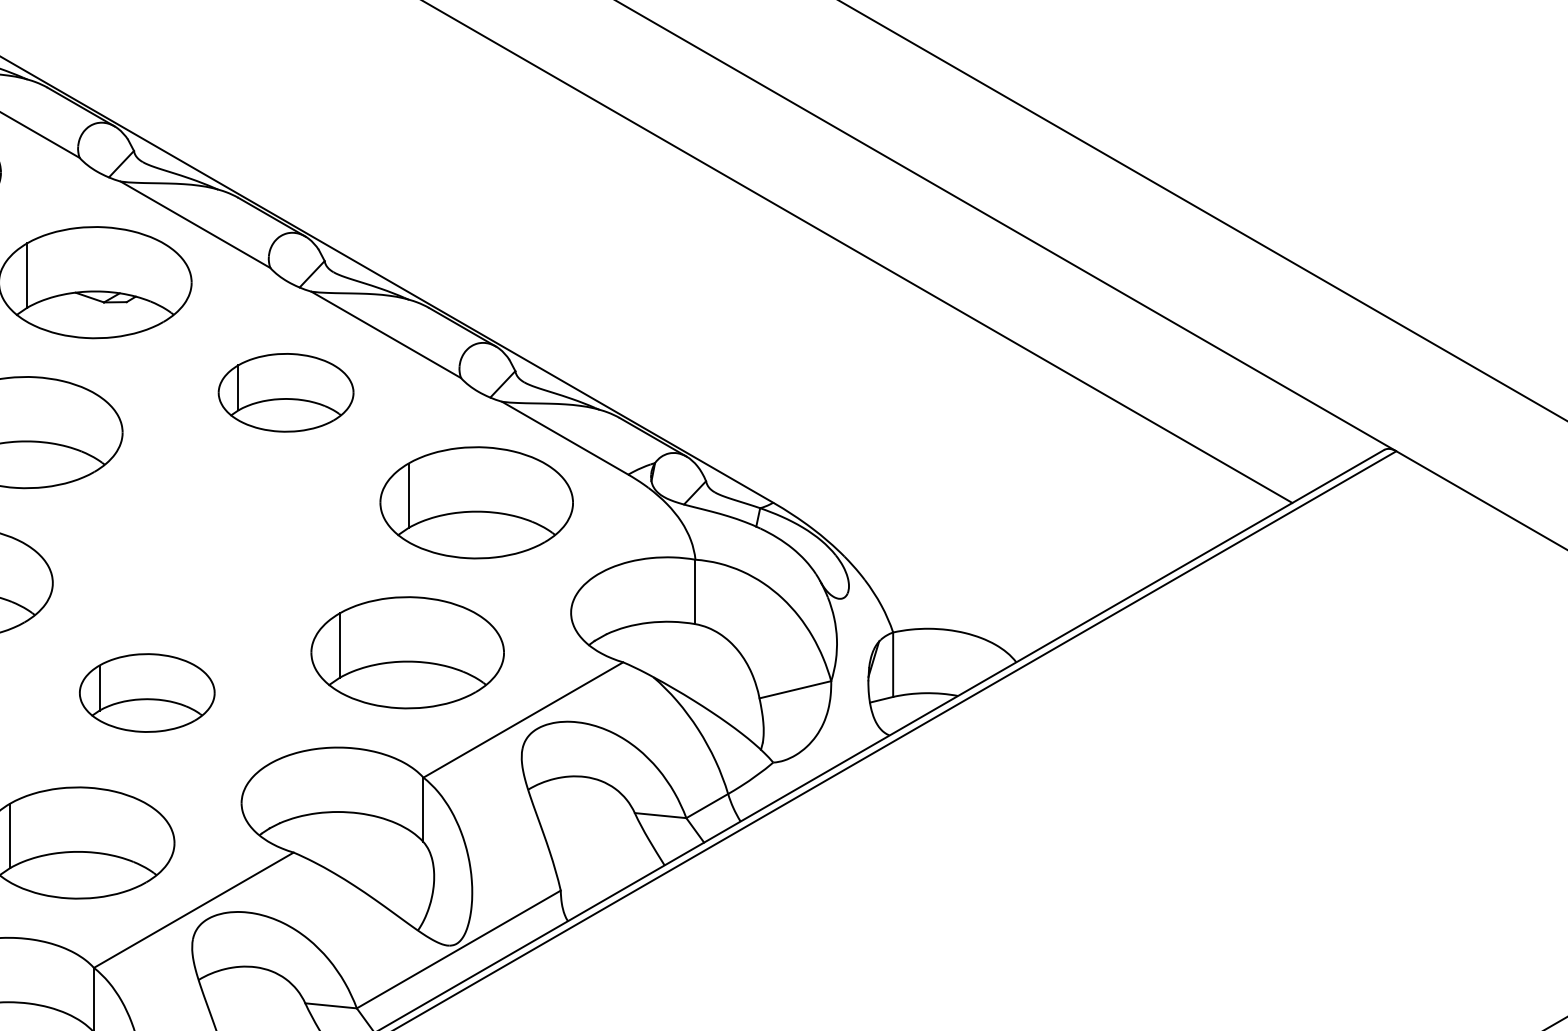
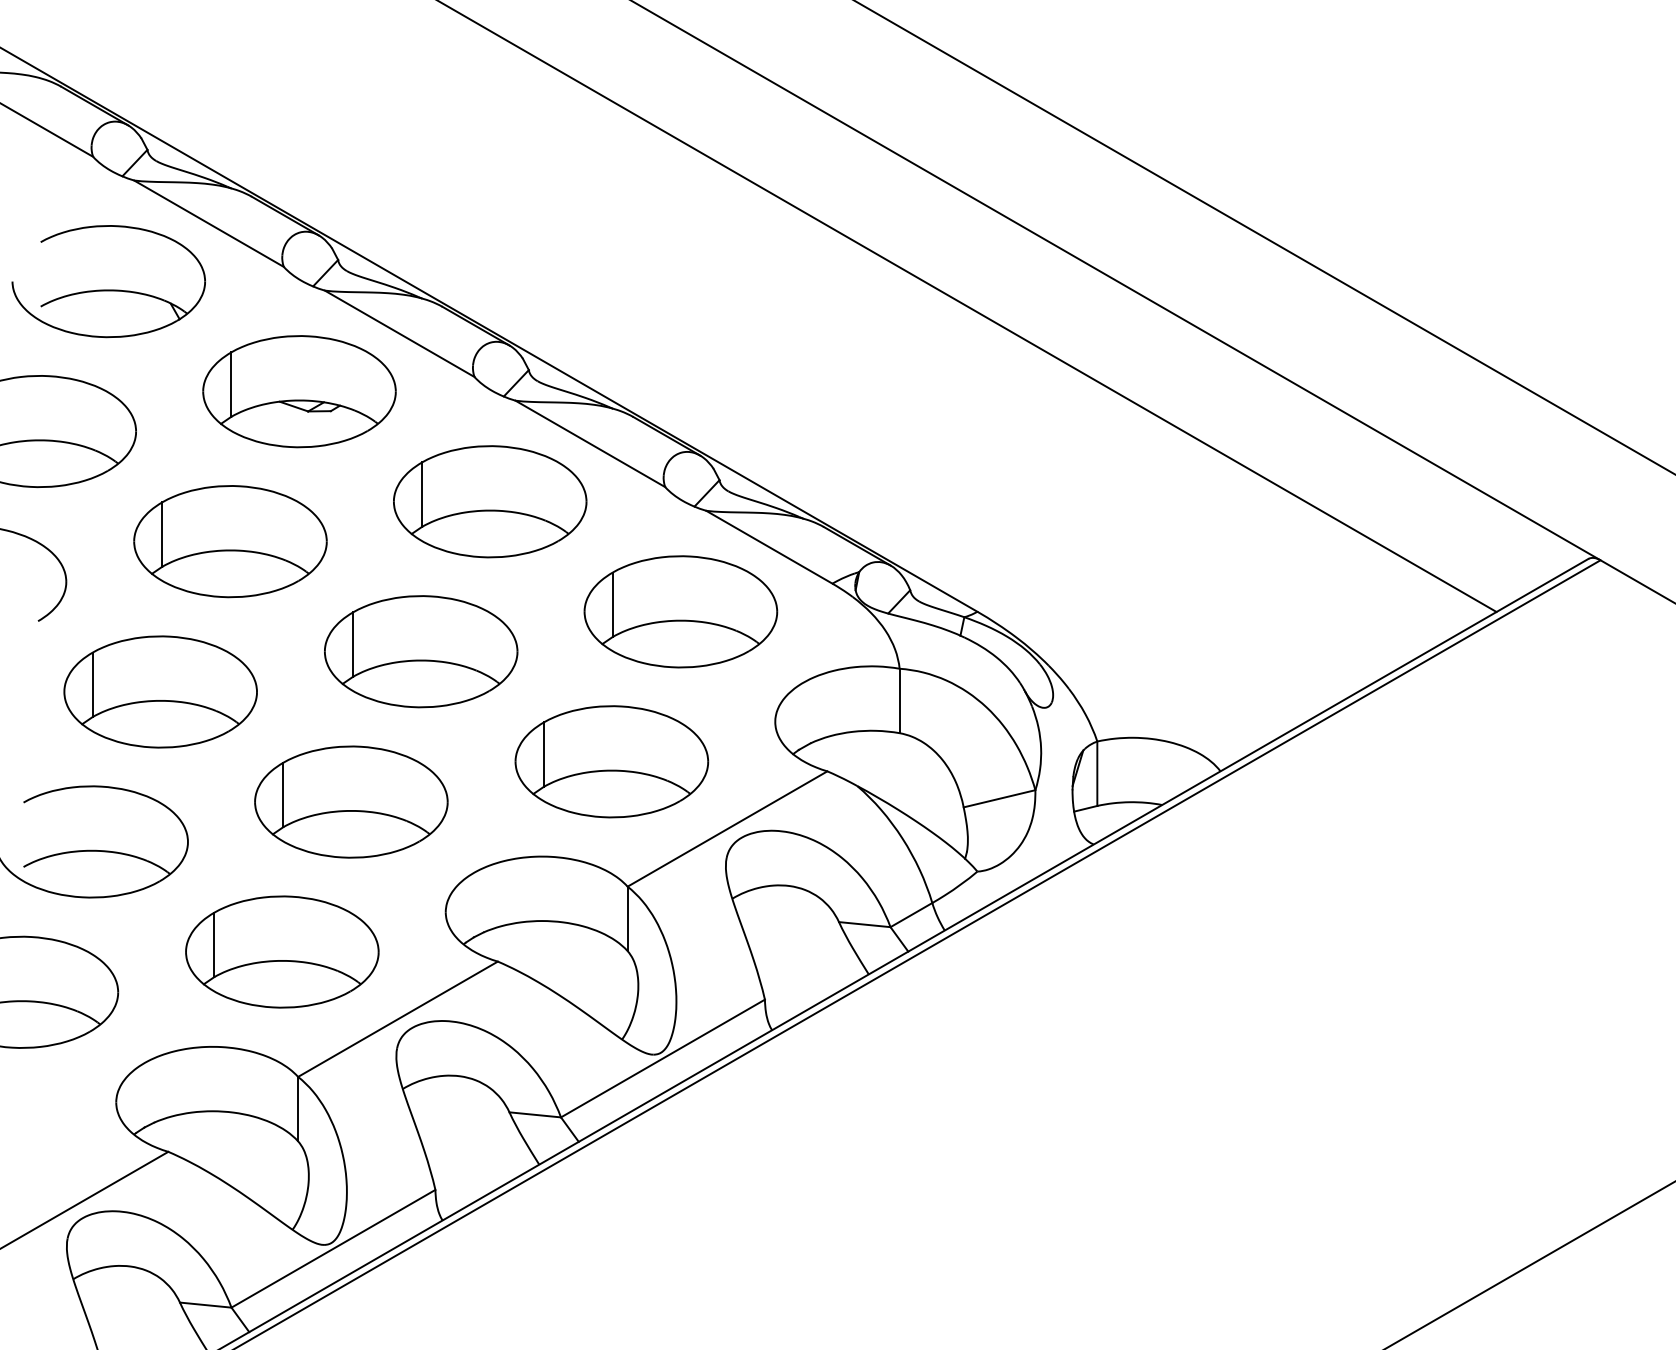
part: (286, 392) -> (490, 501), size x1.43
part: (217, 542) -> (421, 651), added
part: (147, 692) -> (351, 801), size x1.43

